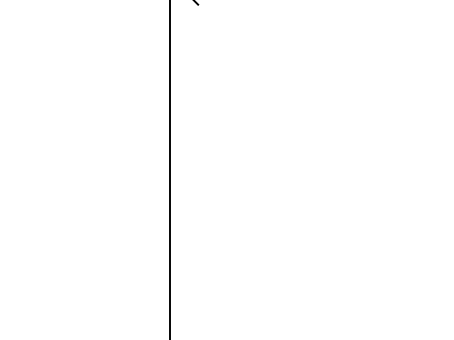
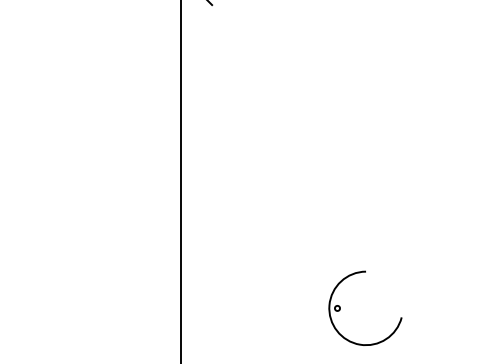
part: (318, 287) -> (340, 307), added

